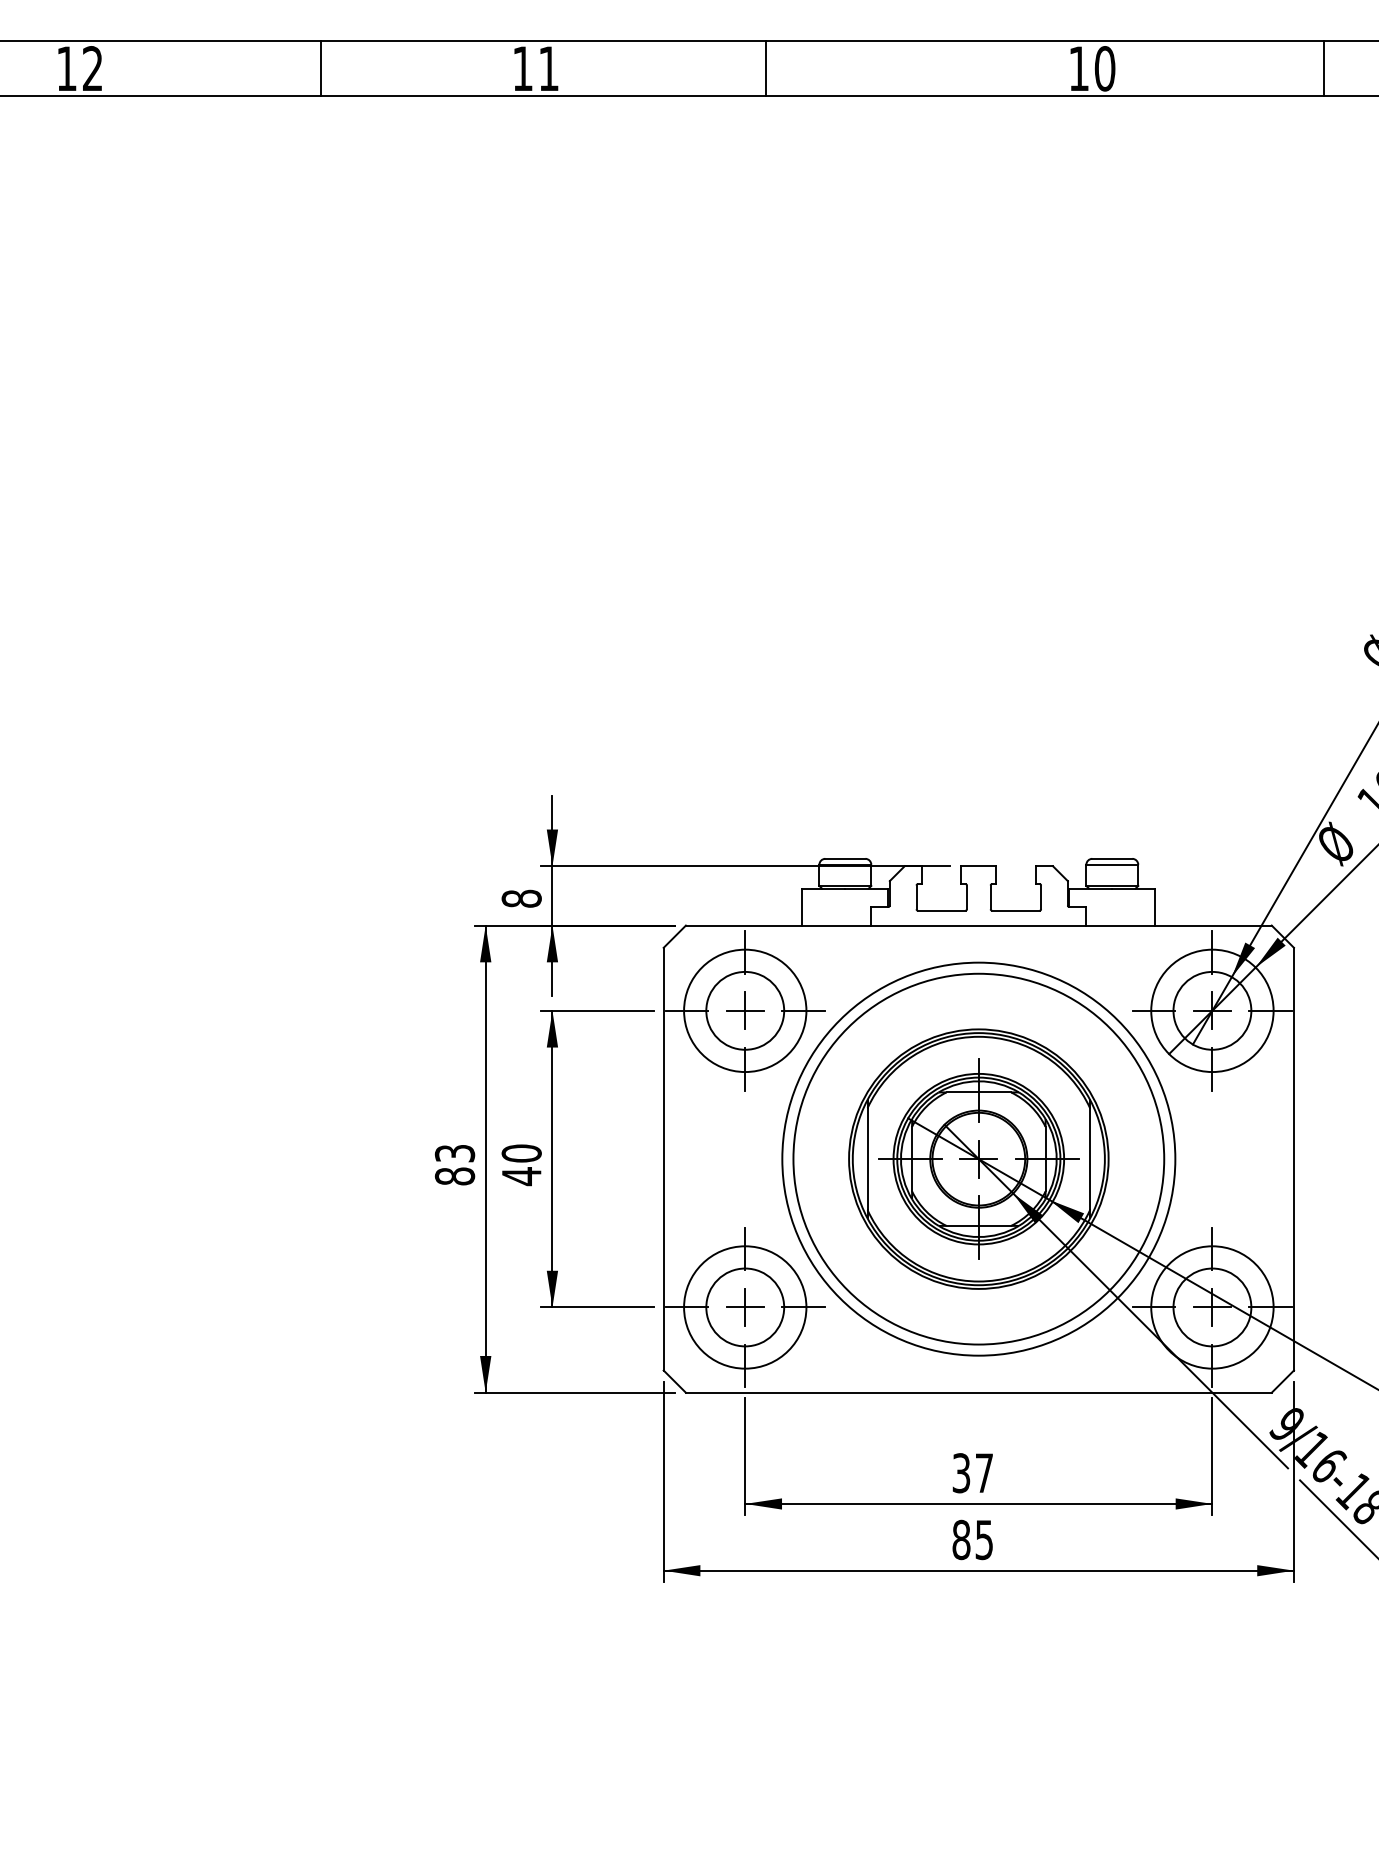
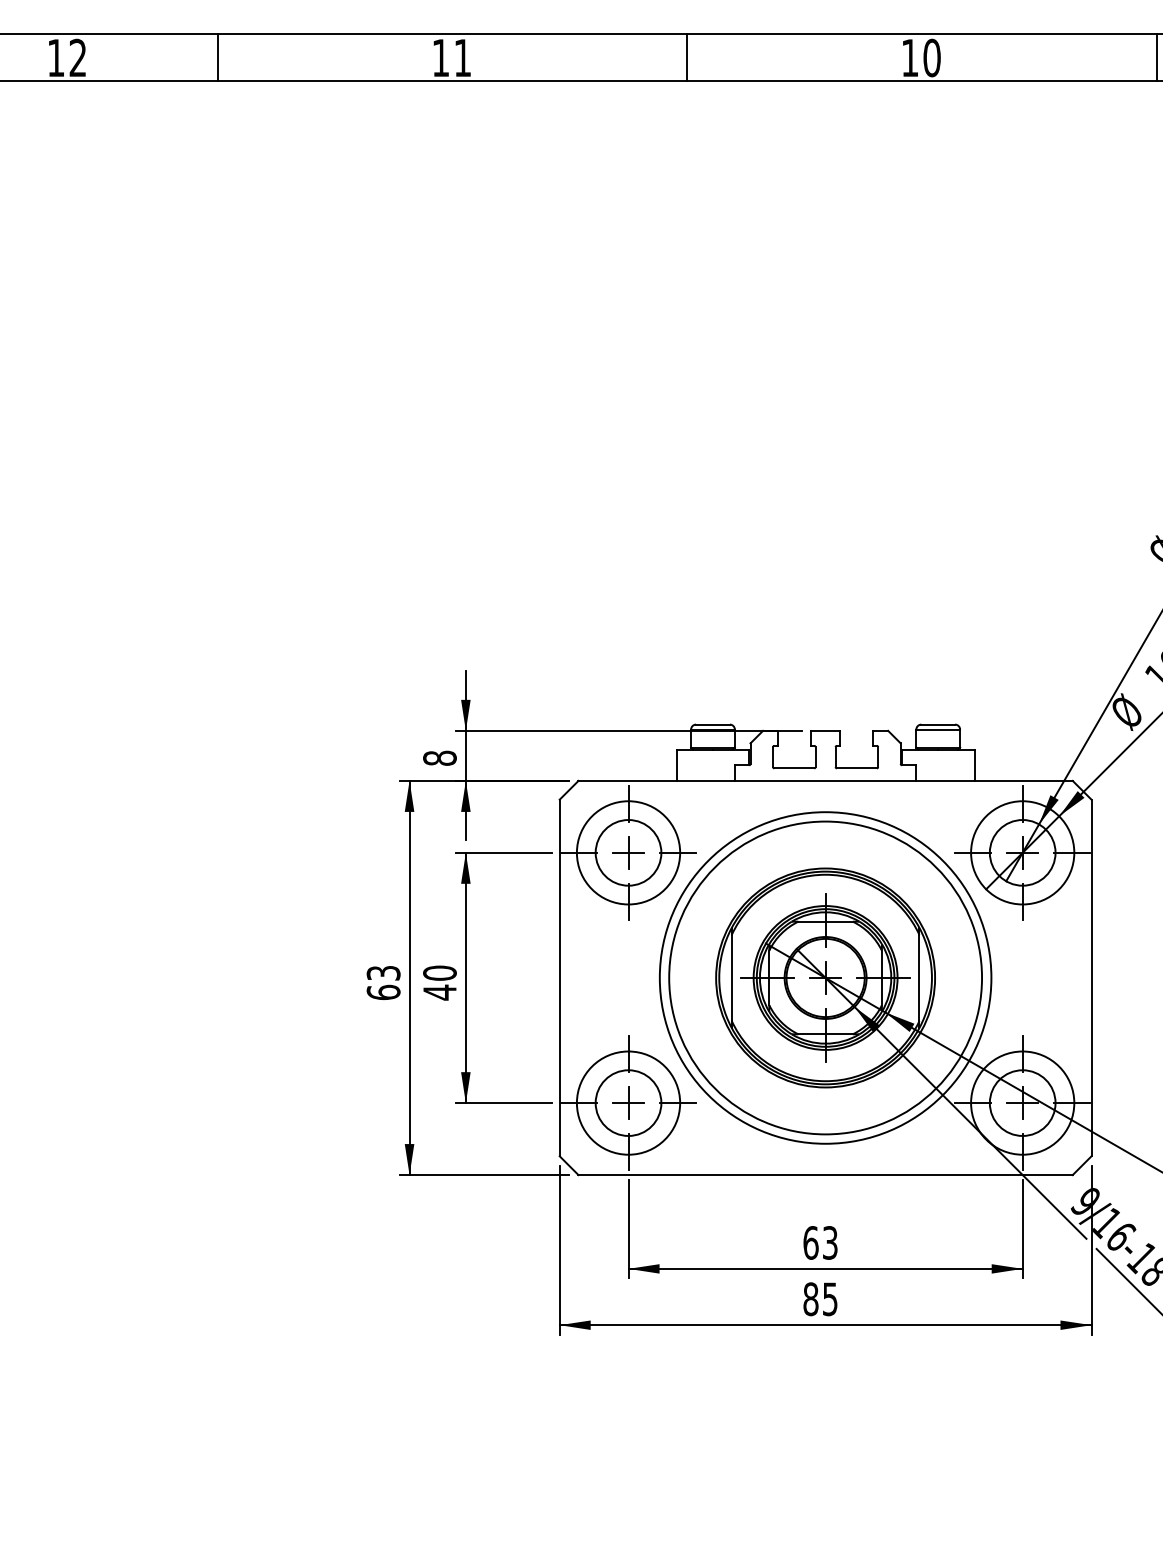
line: (320, 68) -> (217, 57), moved
line: (765, 68) -> (686, 57), moved
line: (1324, 68) -> (1156, 57), moved
text: (454, 1176) -> (383, 992), 83 -> 63
text: (972, 1473) -> (820, 1243), 37 -> 63

